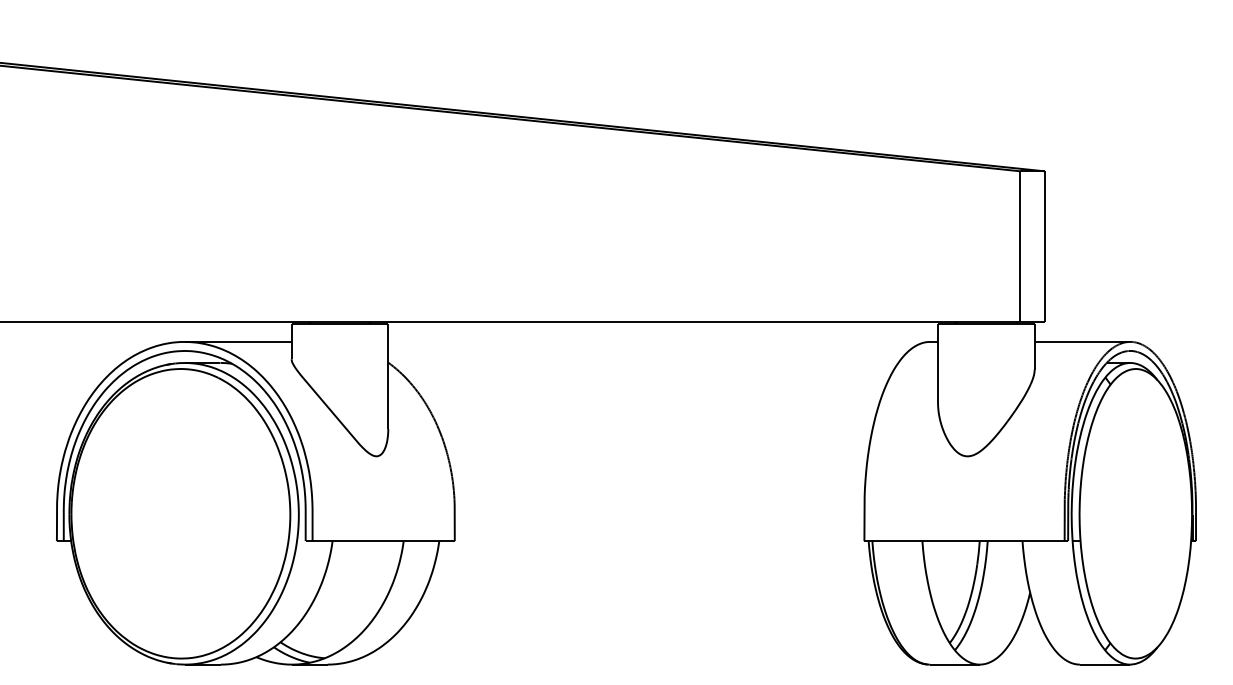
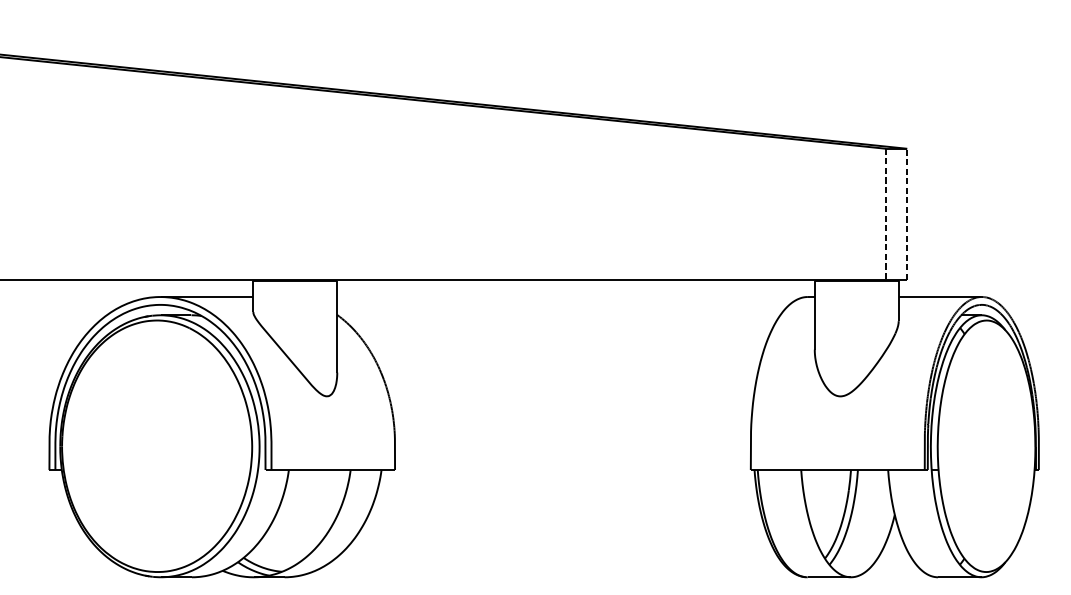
line: (1044, 246) -> (907, 214), solid -> dashed
line: (1020, 247) -> (886, 214), solid -> dashed

